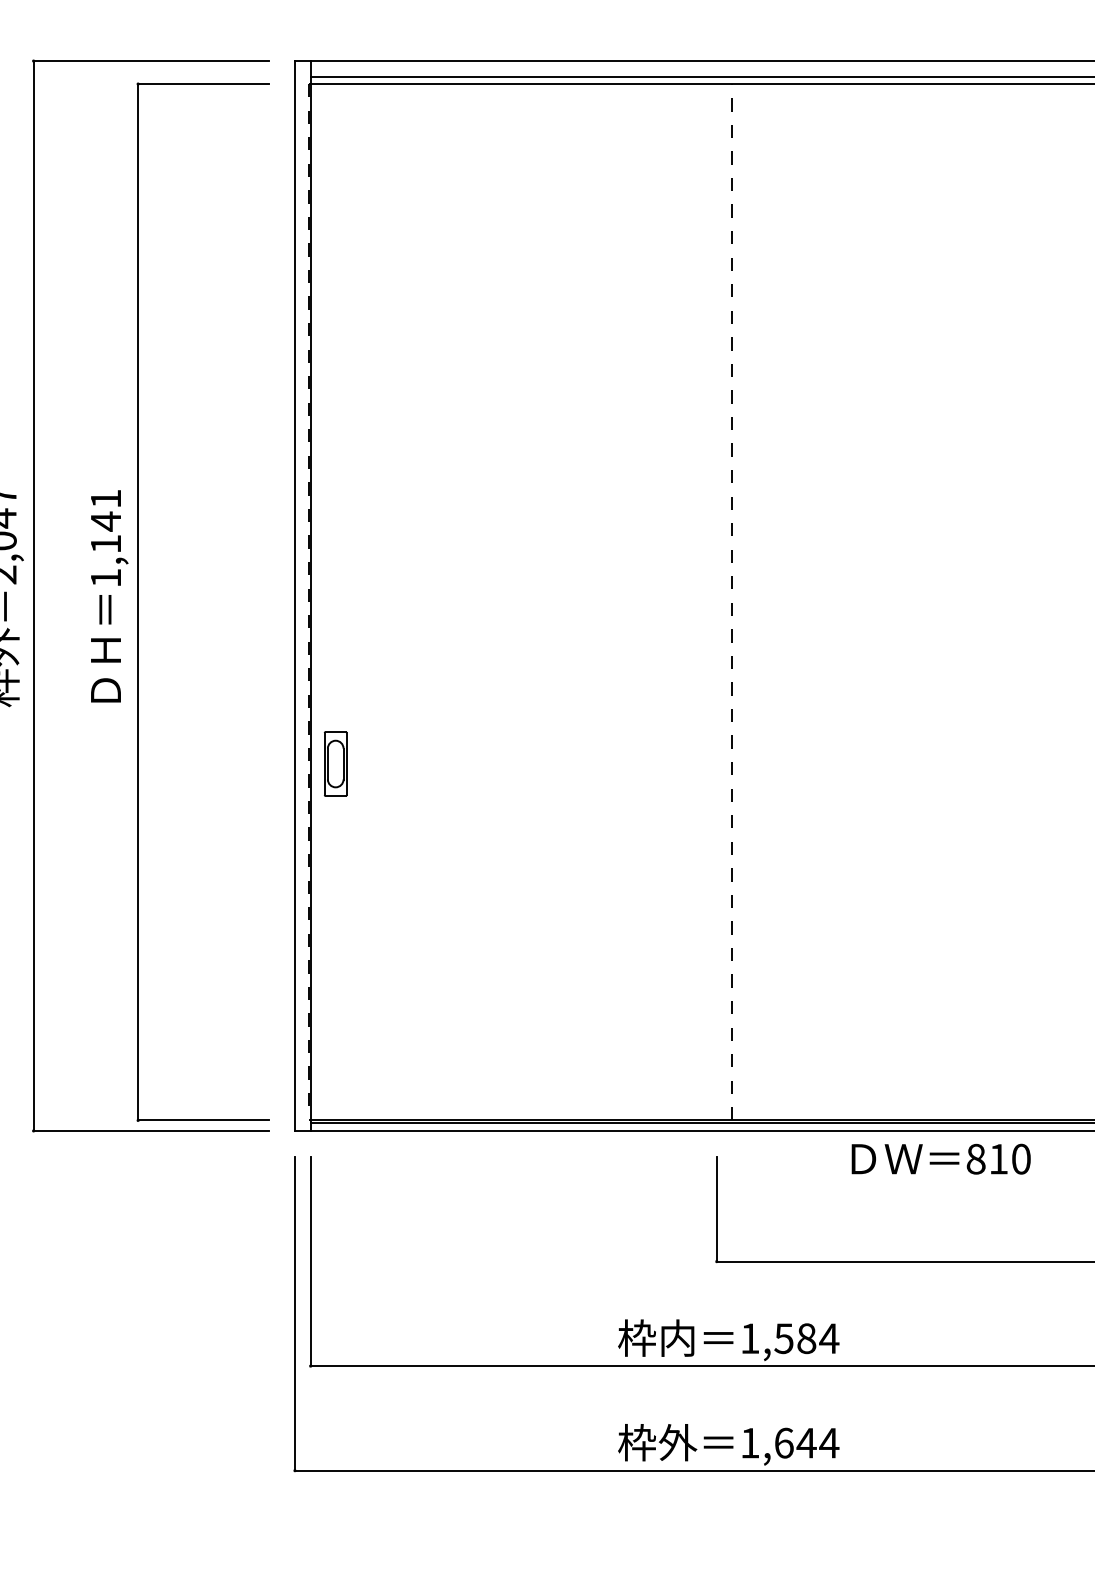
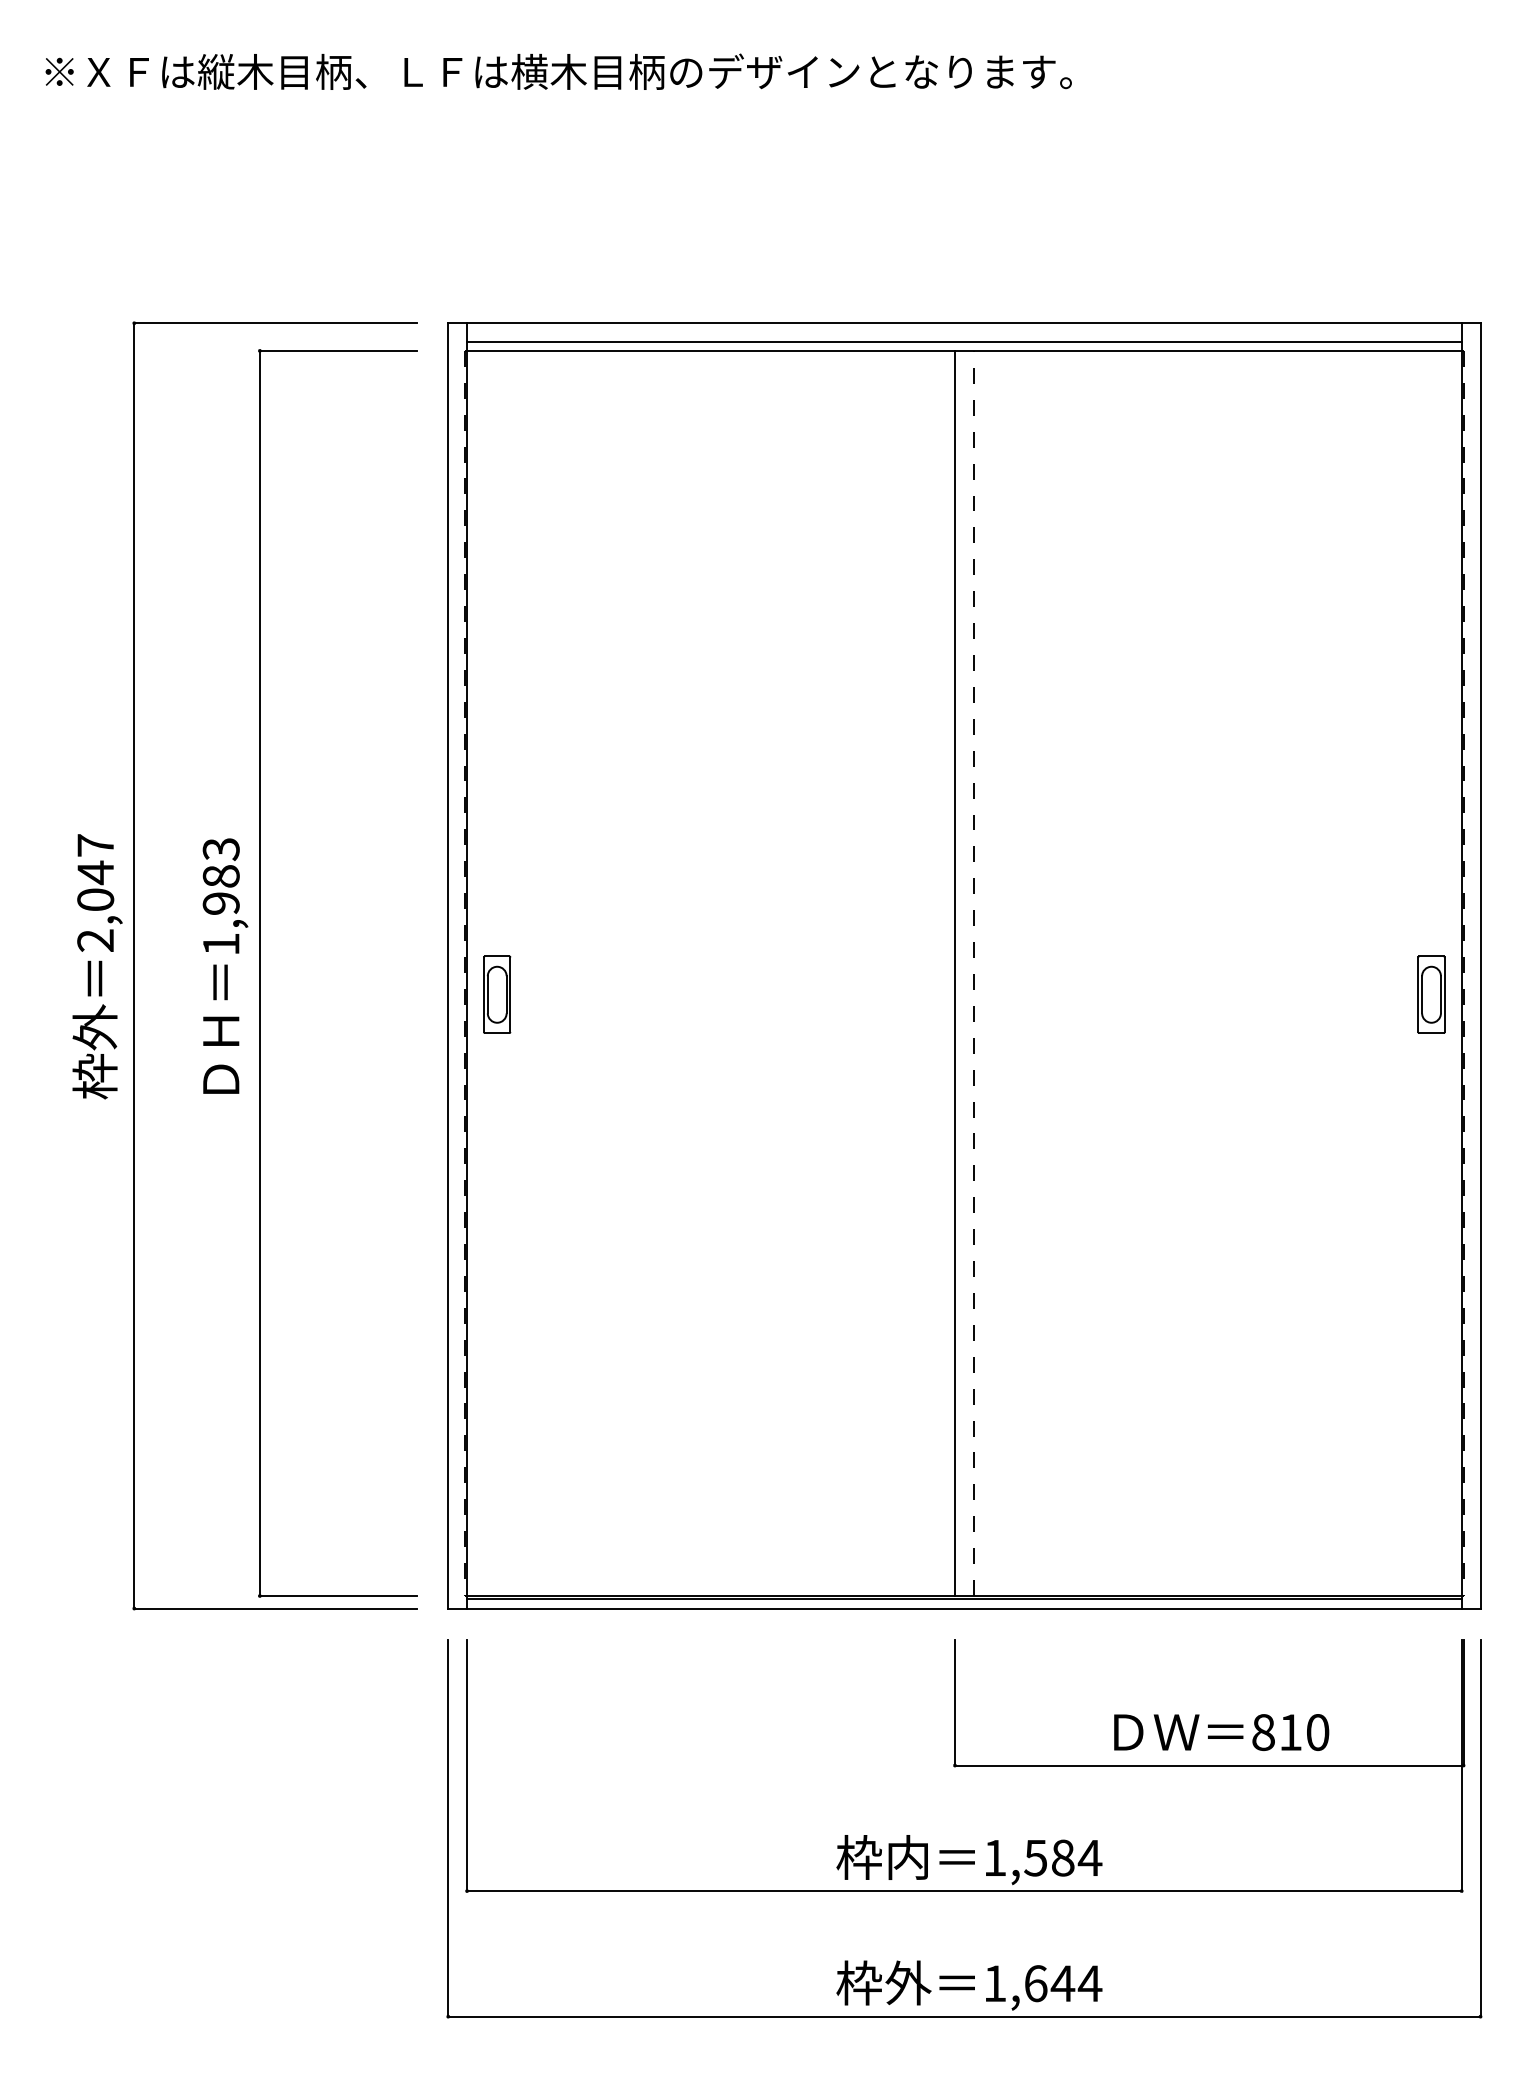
text: (105, 521) -> (220, 876), 1,141 -> 1,983
line: (716, 601) -> (954, 972), added
part: (335, 763) -> (497, 994), moved
text: (941, 1159) -> (1221, 1732), moved

